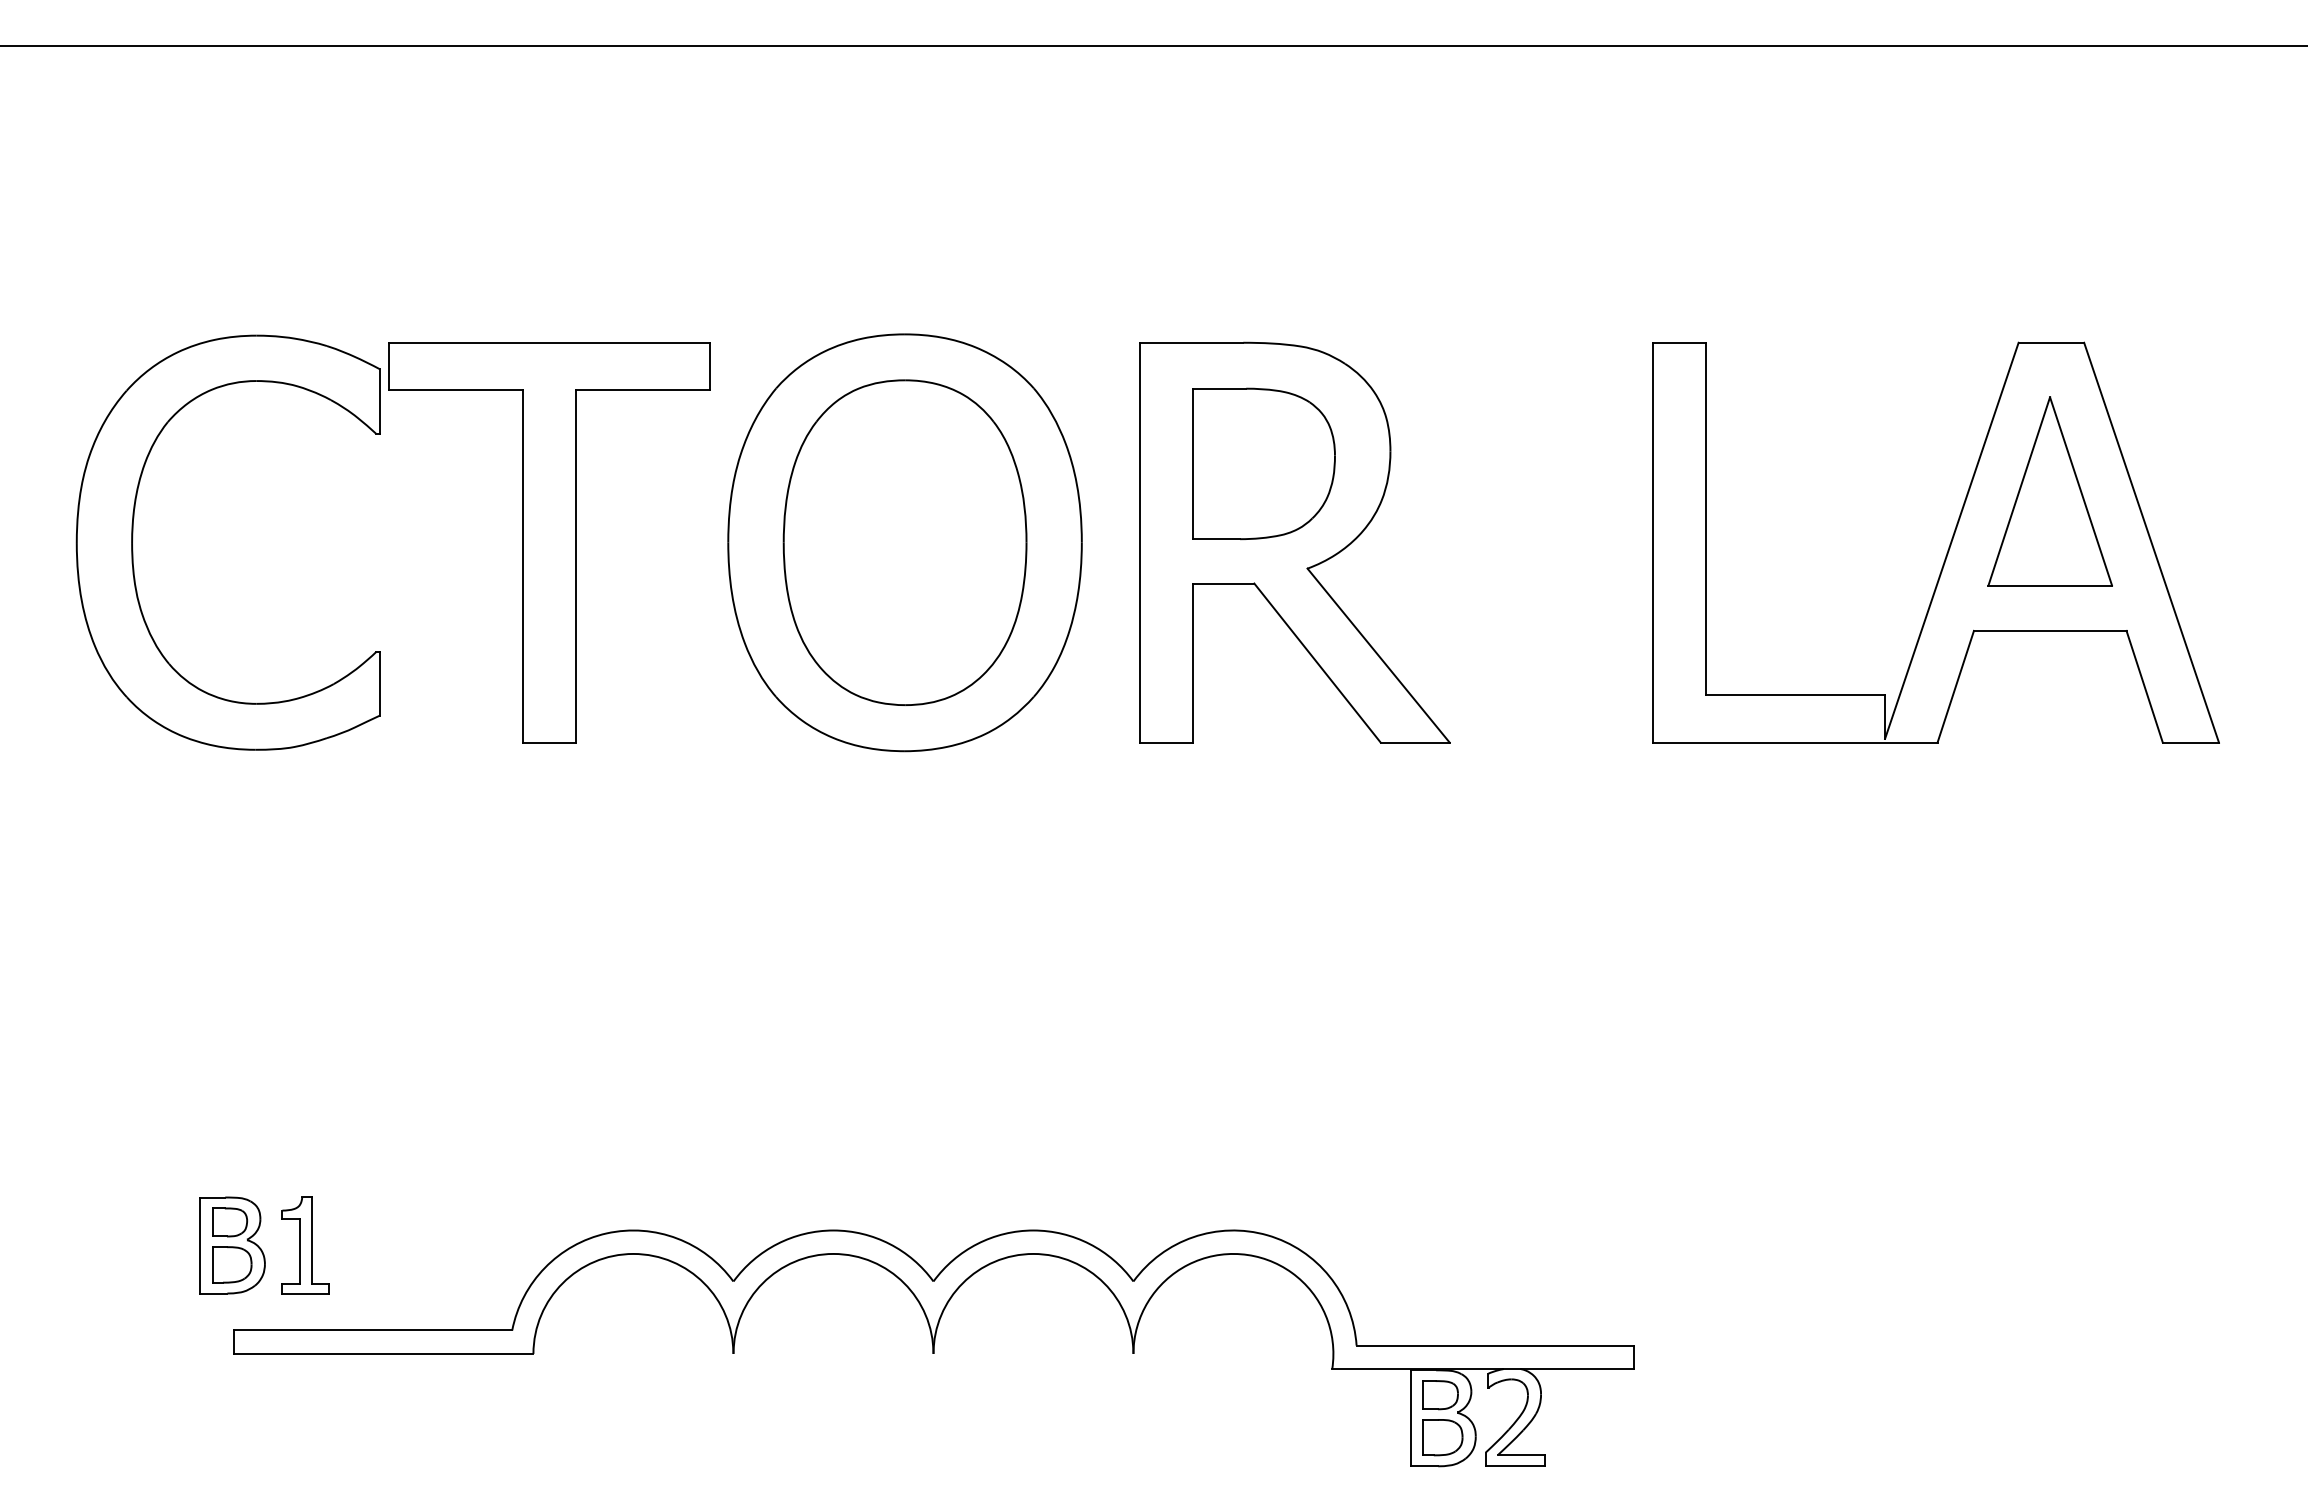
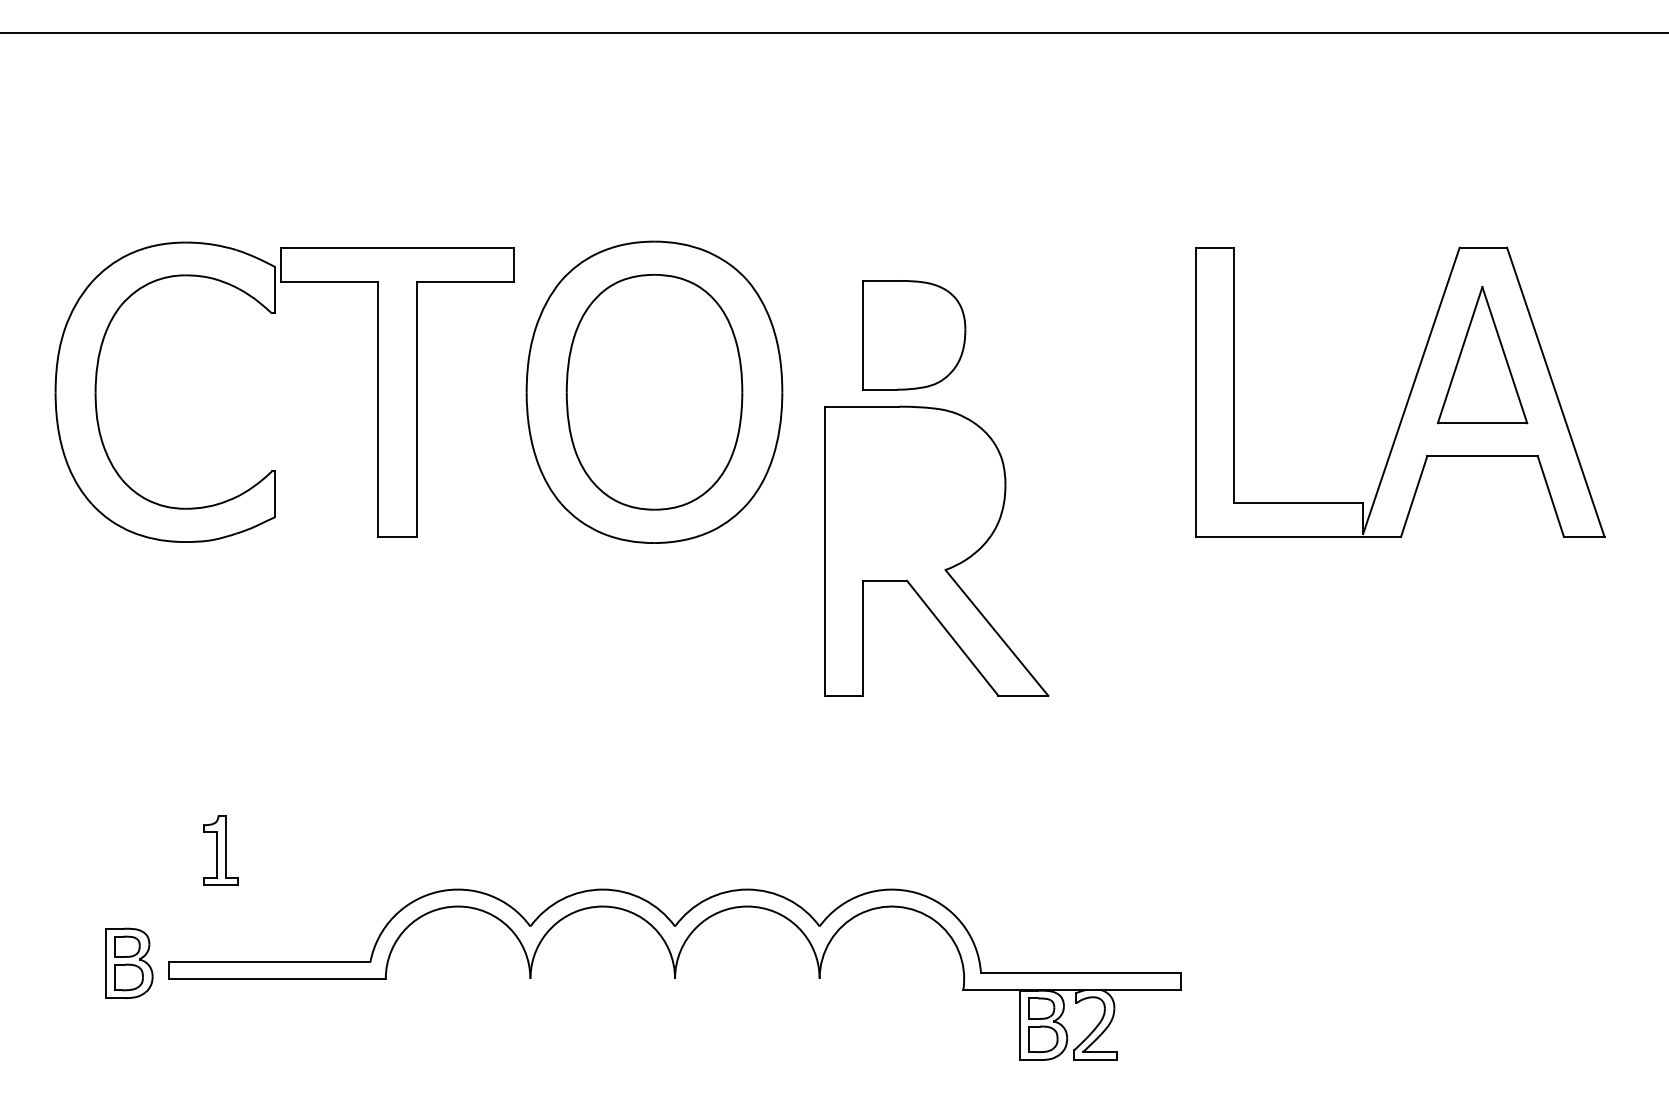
part: (1295, 541) -> (936, 550), moved
part: (232, 1244) -> (129, 962), moved
part: (304, 1245) -> (220, 850), moved

